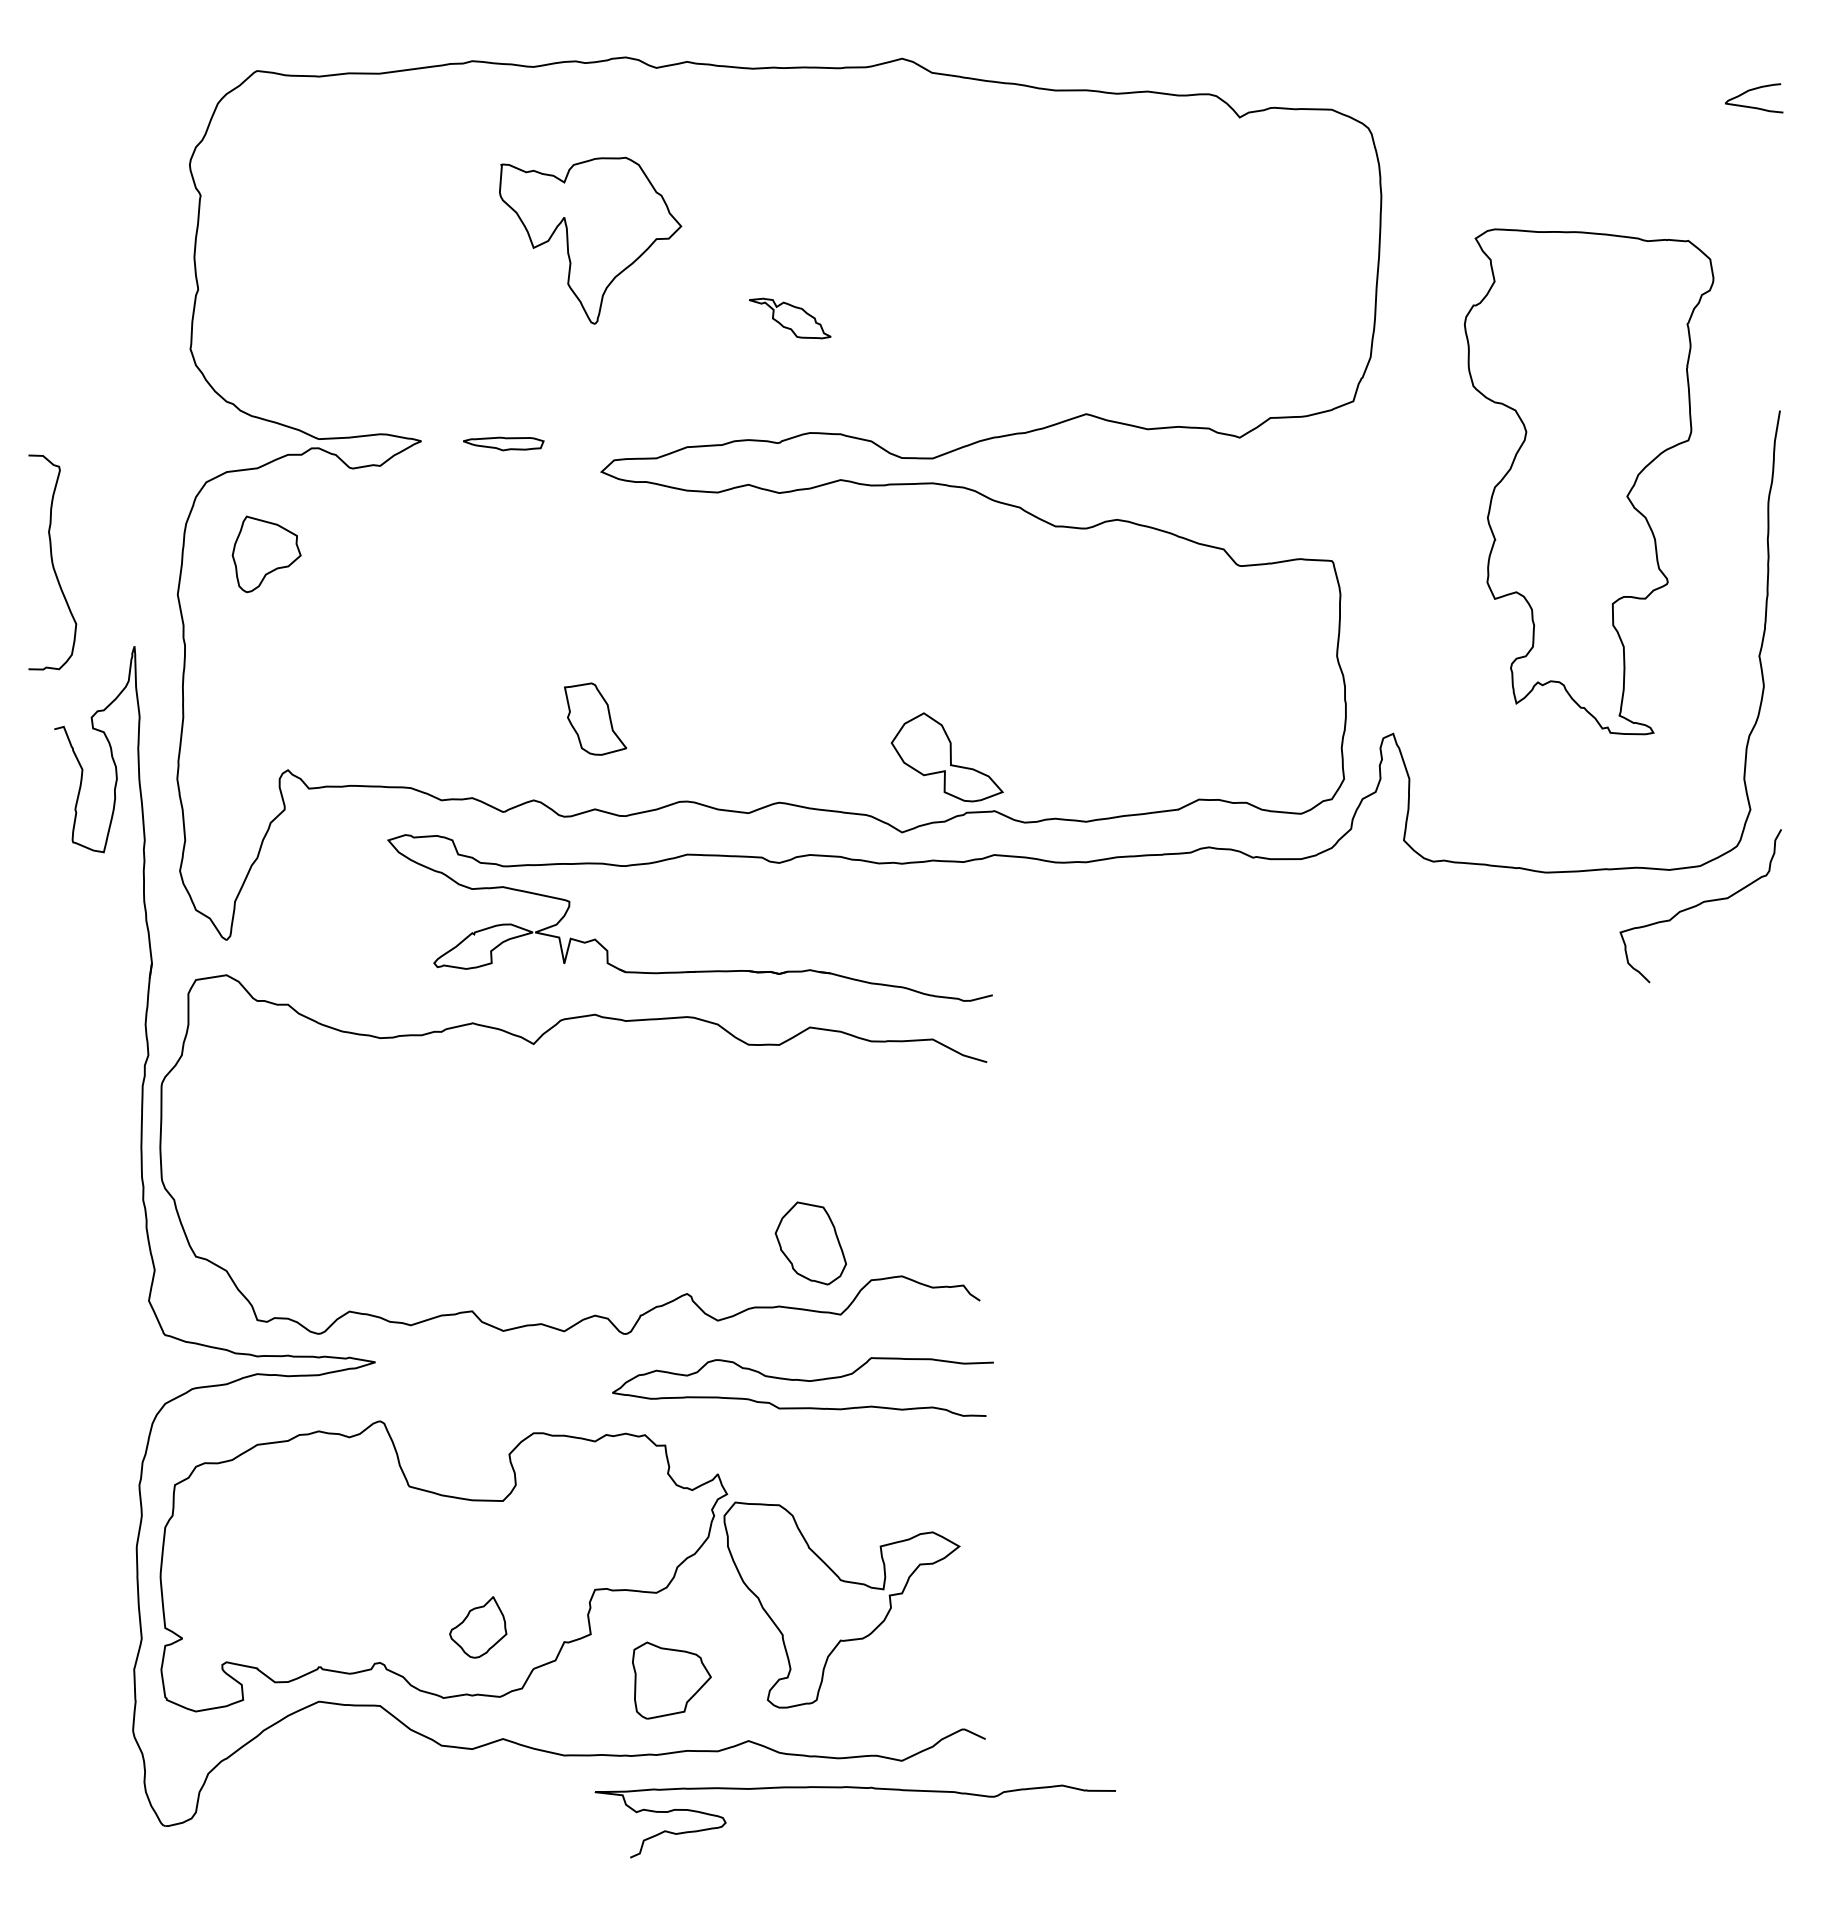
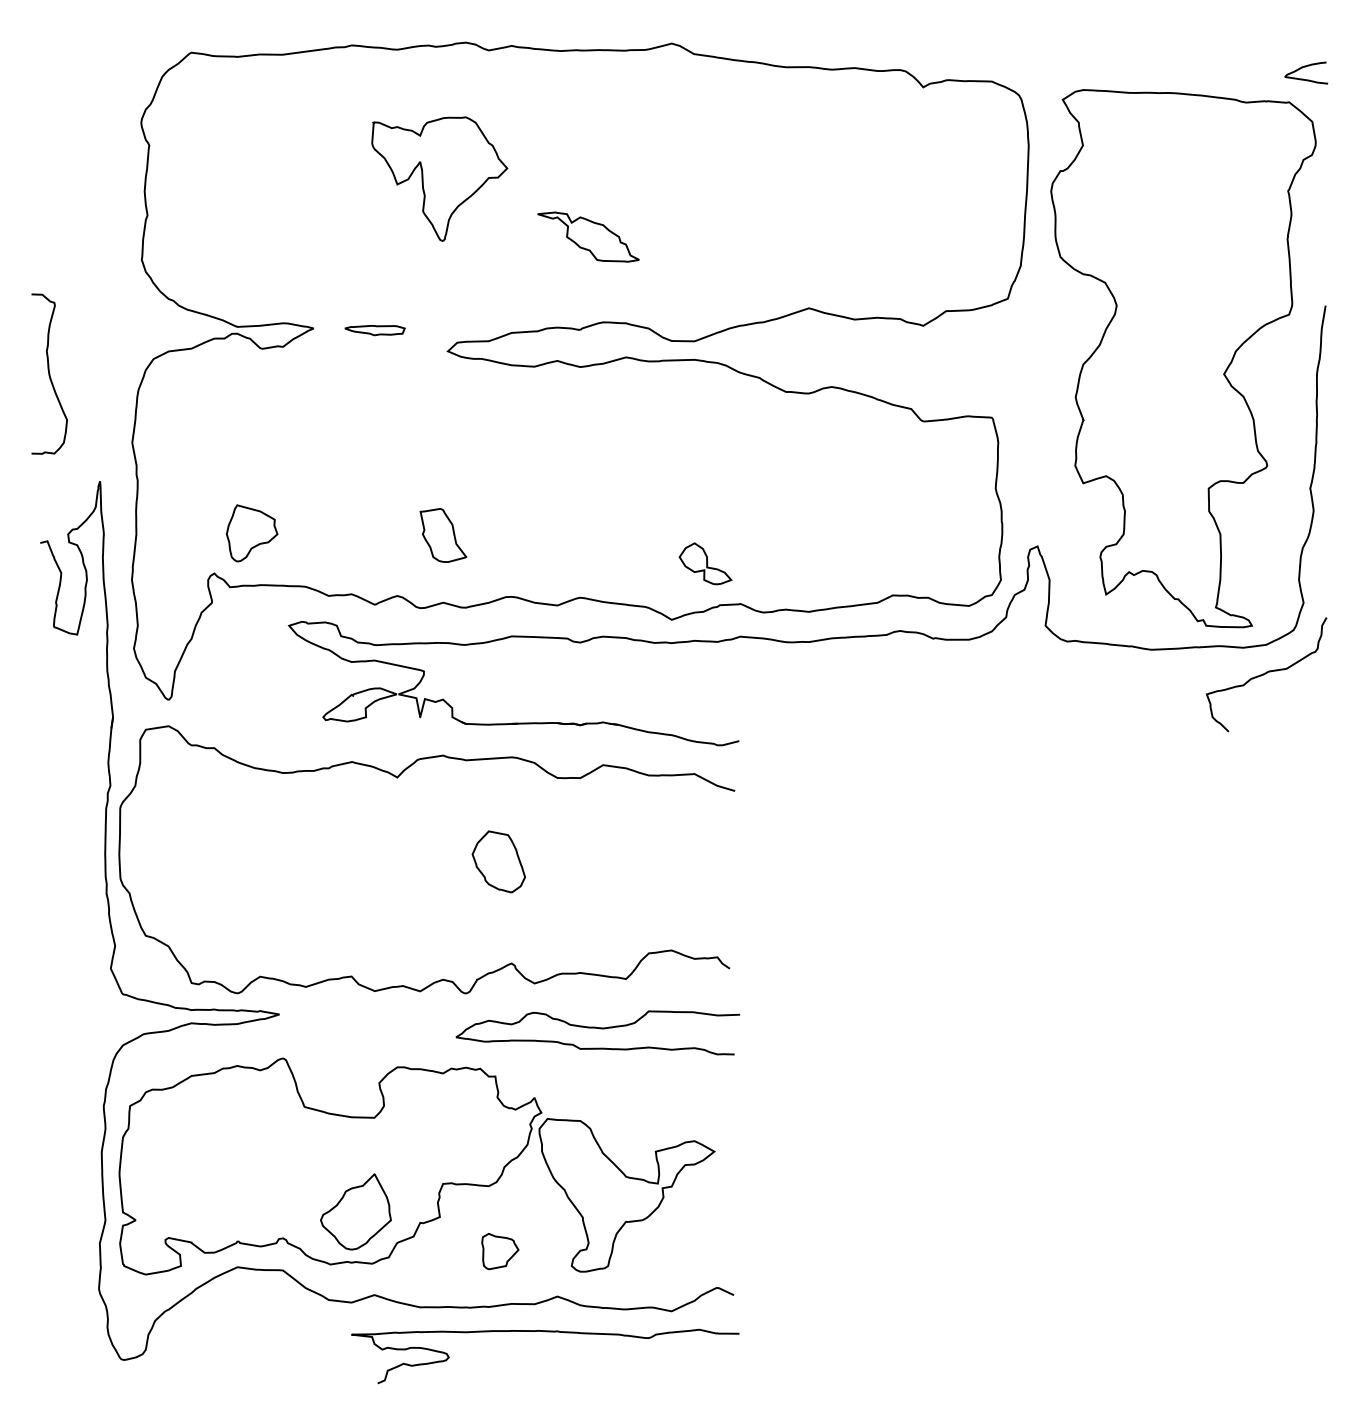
part: (789, 318) -> (587, 237), size x1.67
part: (1588, 481) -> (1183, 358), size x1.43
part: (266, 554) -> (252, 533), moved
curve: (52, 562) -> (49, 374), moved
part: (947, 756) -> (705, 563), size x0.62
part: (810, 1243) -> (498, 861), moved
part: (478, 1627) -> (356, 1212), size x1.67
part: (671, 1680) -> (500, 1251), size x0.62
curve: (854, 1788) -> (544, 1331), moved

